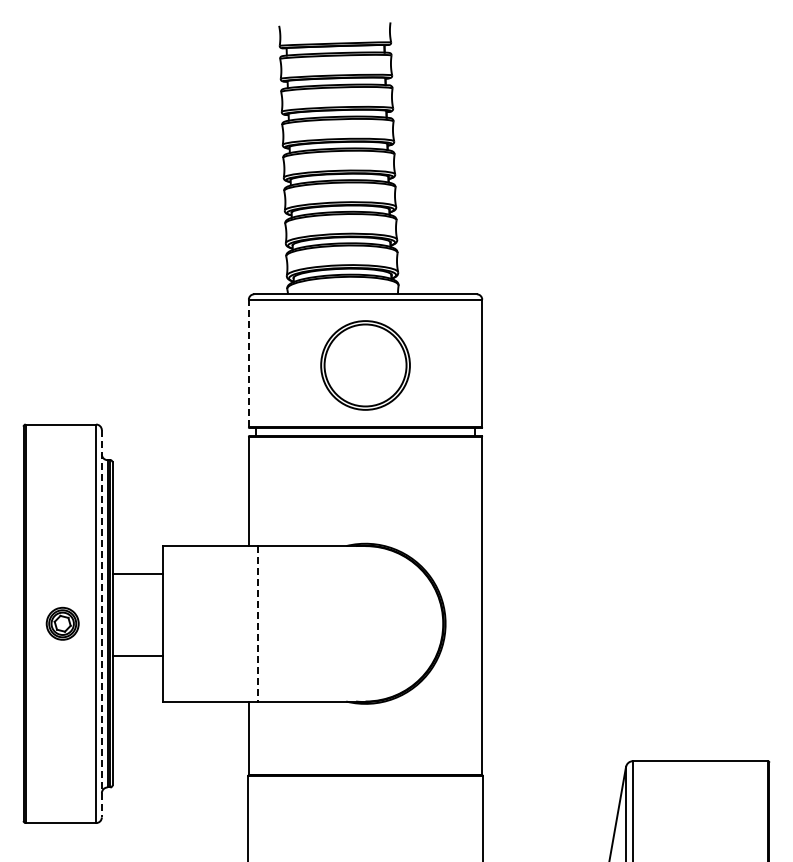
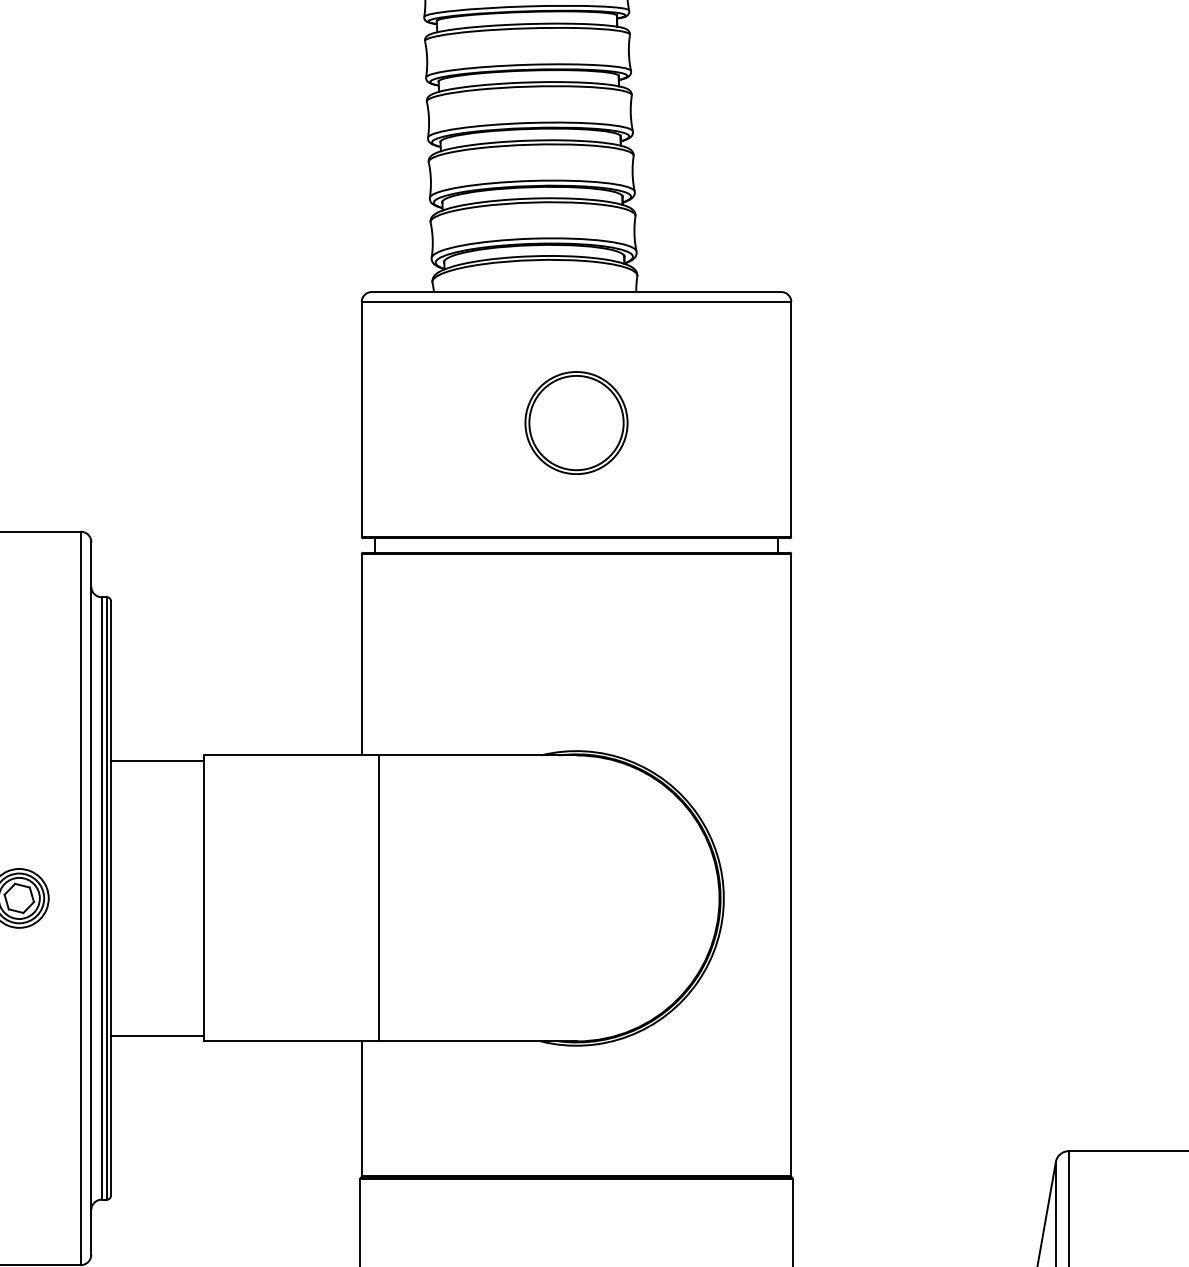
line: (248, 363) -> (361, 419), dashed -> solid
part: (365, 365) -> (576, 423), size x0.62
line: (137, 574) -> (156, 761), moved
line: (101, 623) -> (90, 897), dashed -> solid
line: (258, 623) -> (379, 897), dashed -> solid
line: (137, 655) -> (156, 1035), moved

